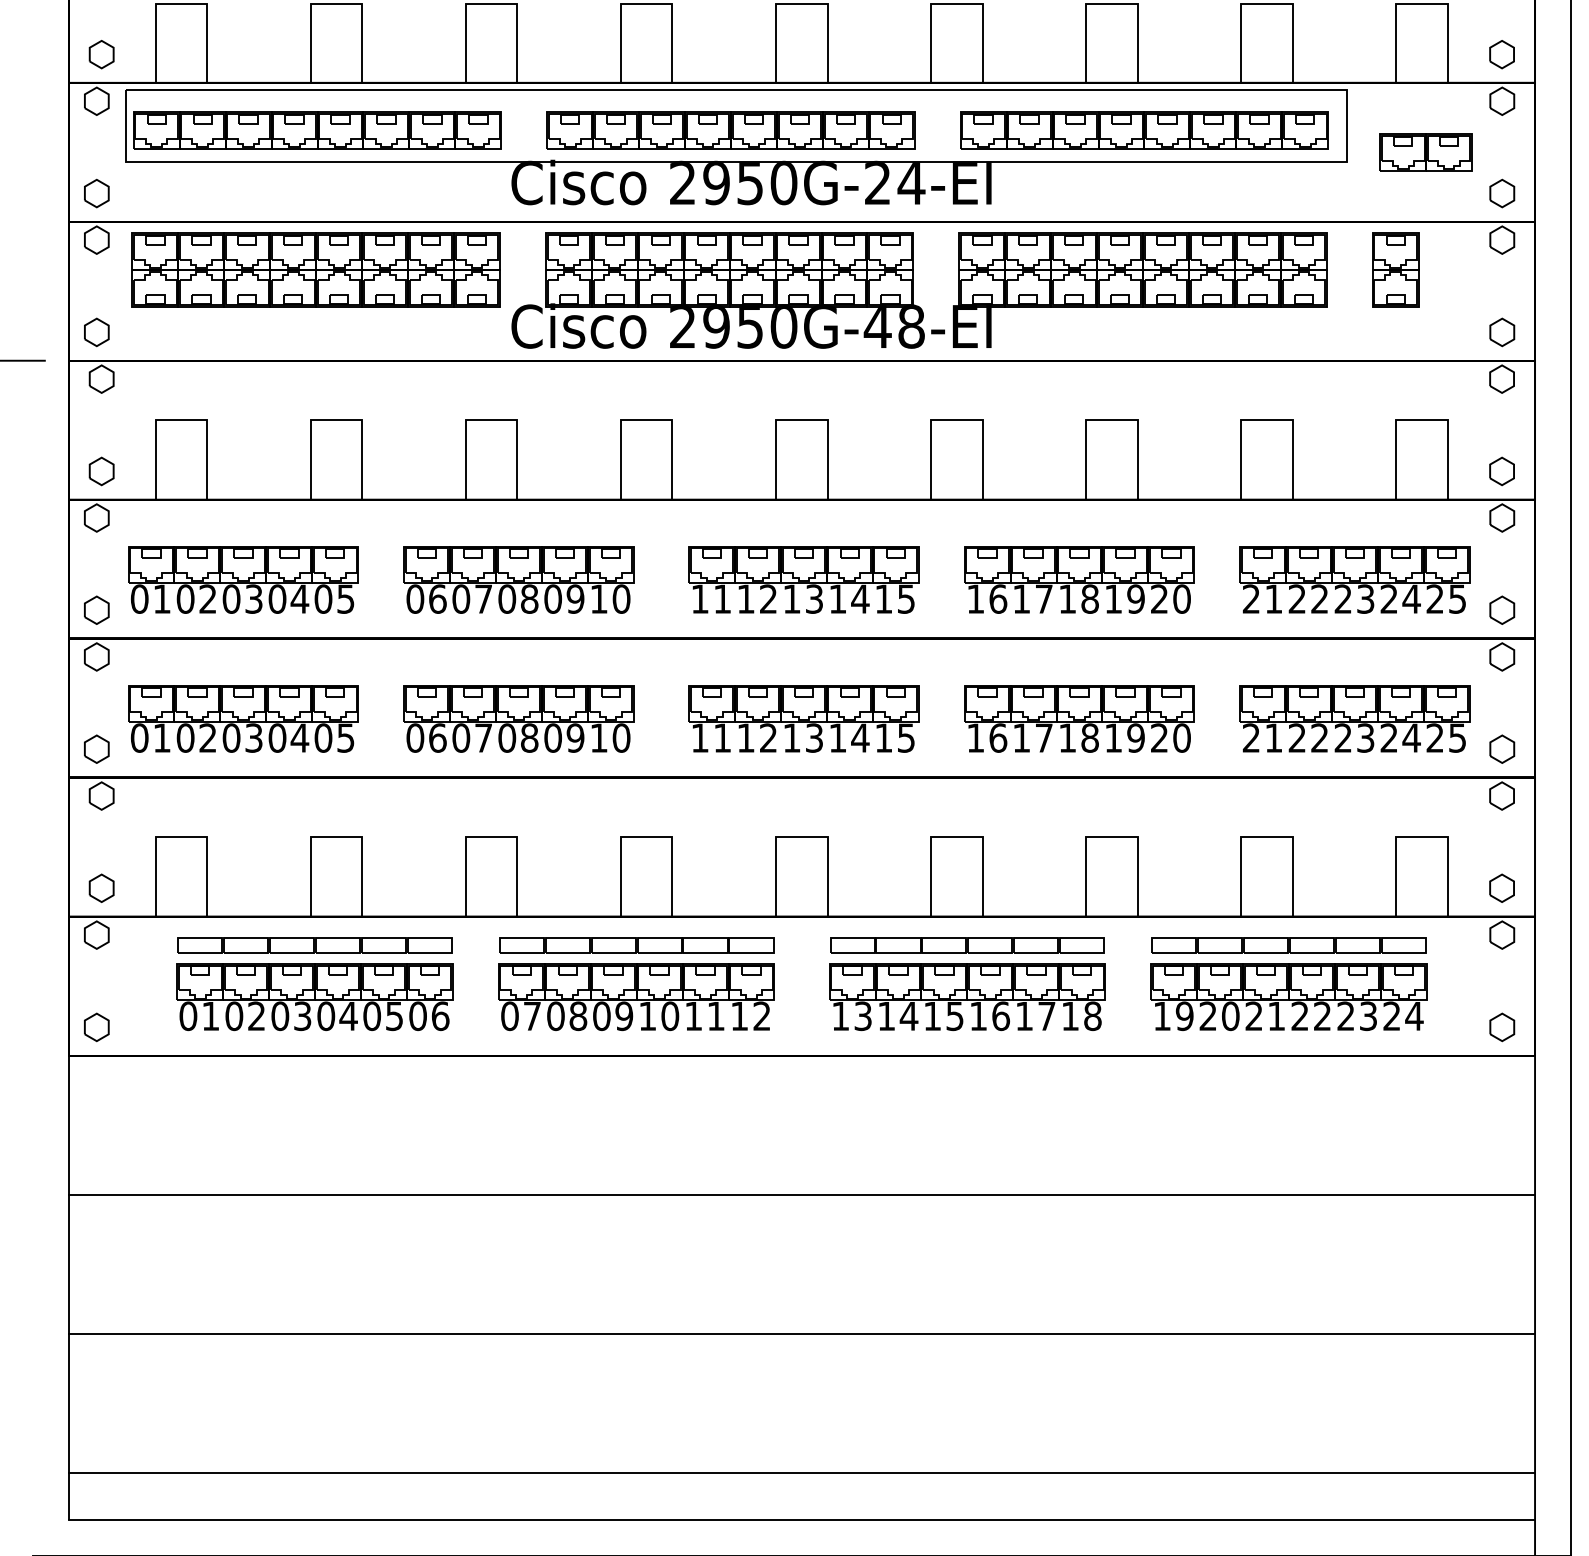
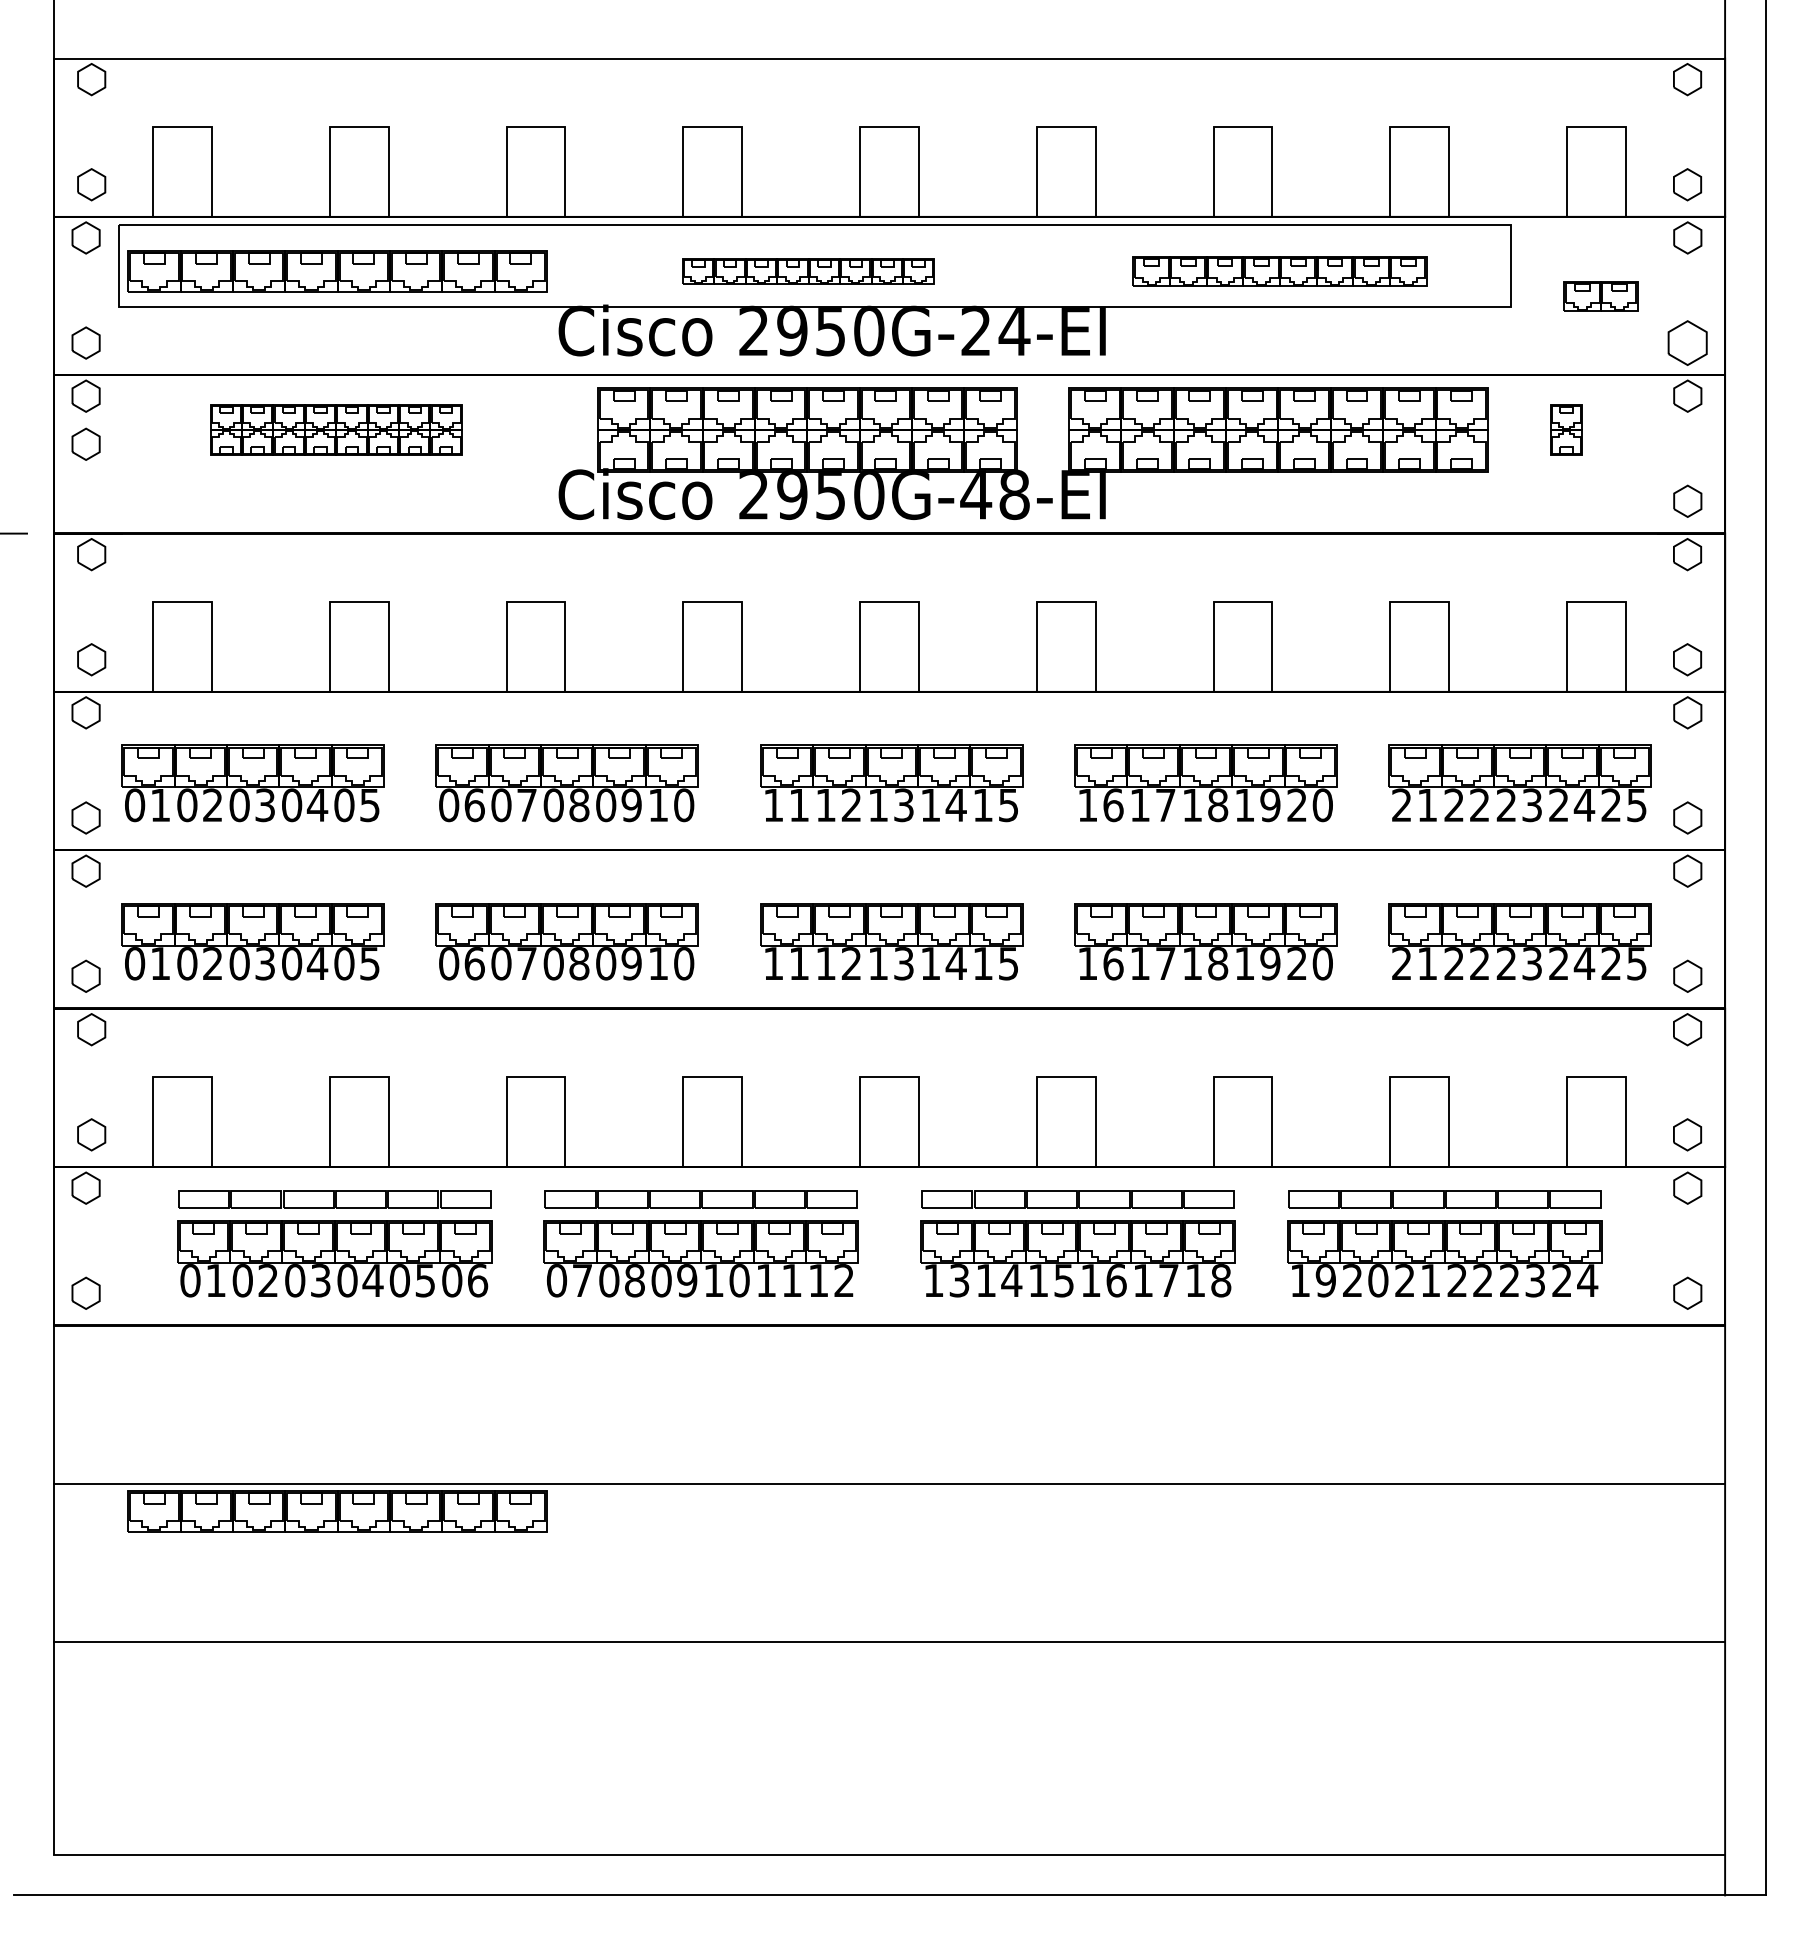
part: (730, 130) -> (808, 271), size x0.6
part: (1144, 130) -> (1279, 271), size x0.7
part: (1425, 152) -> (1600, 296), size x0.7
part: (1502, 193) -> (1687, 342), size x1.4
part: (316, 269) -> (336, 429), size x0.6
part: (1395, 269) -> (1566, 429), size x0.6
part: (96, 331) -> (85, 443), moved
part: (317, 1218) -> (337, 1511), added
line: (801, 1472) -> (889, 1800), removed

